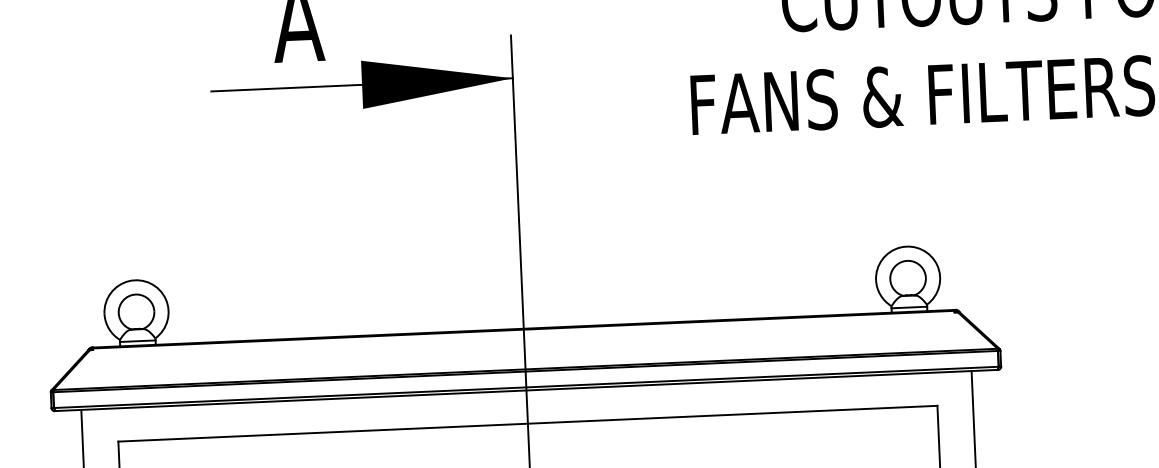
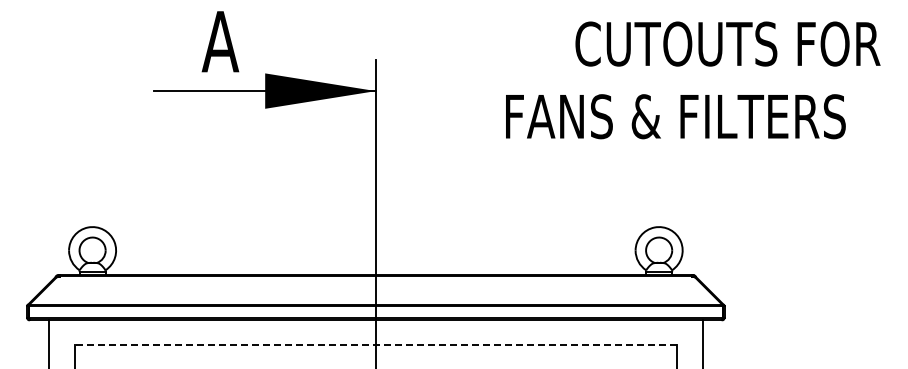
line: (527, 423) -> (375, 344), solid -> dashed

